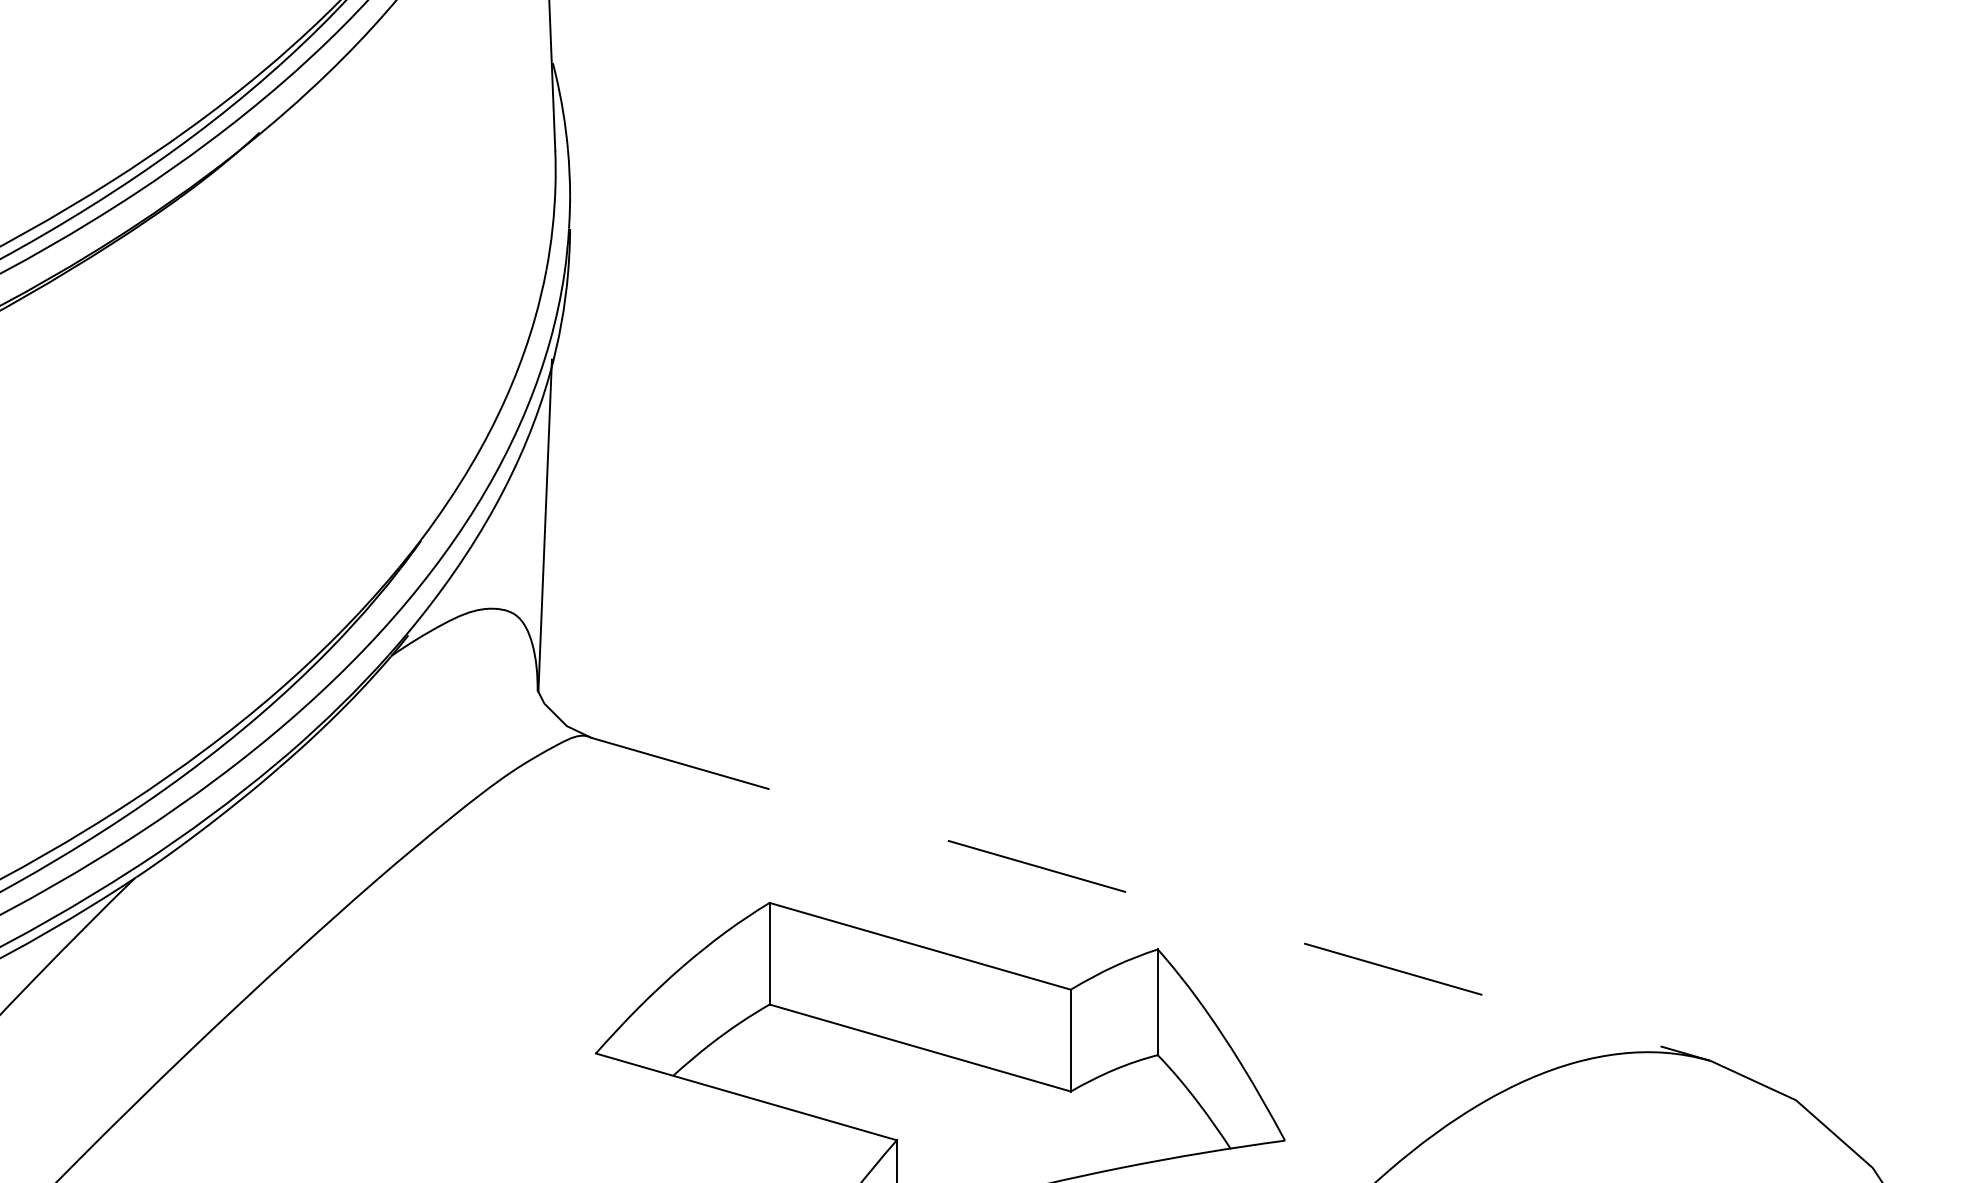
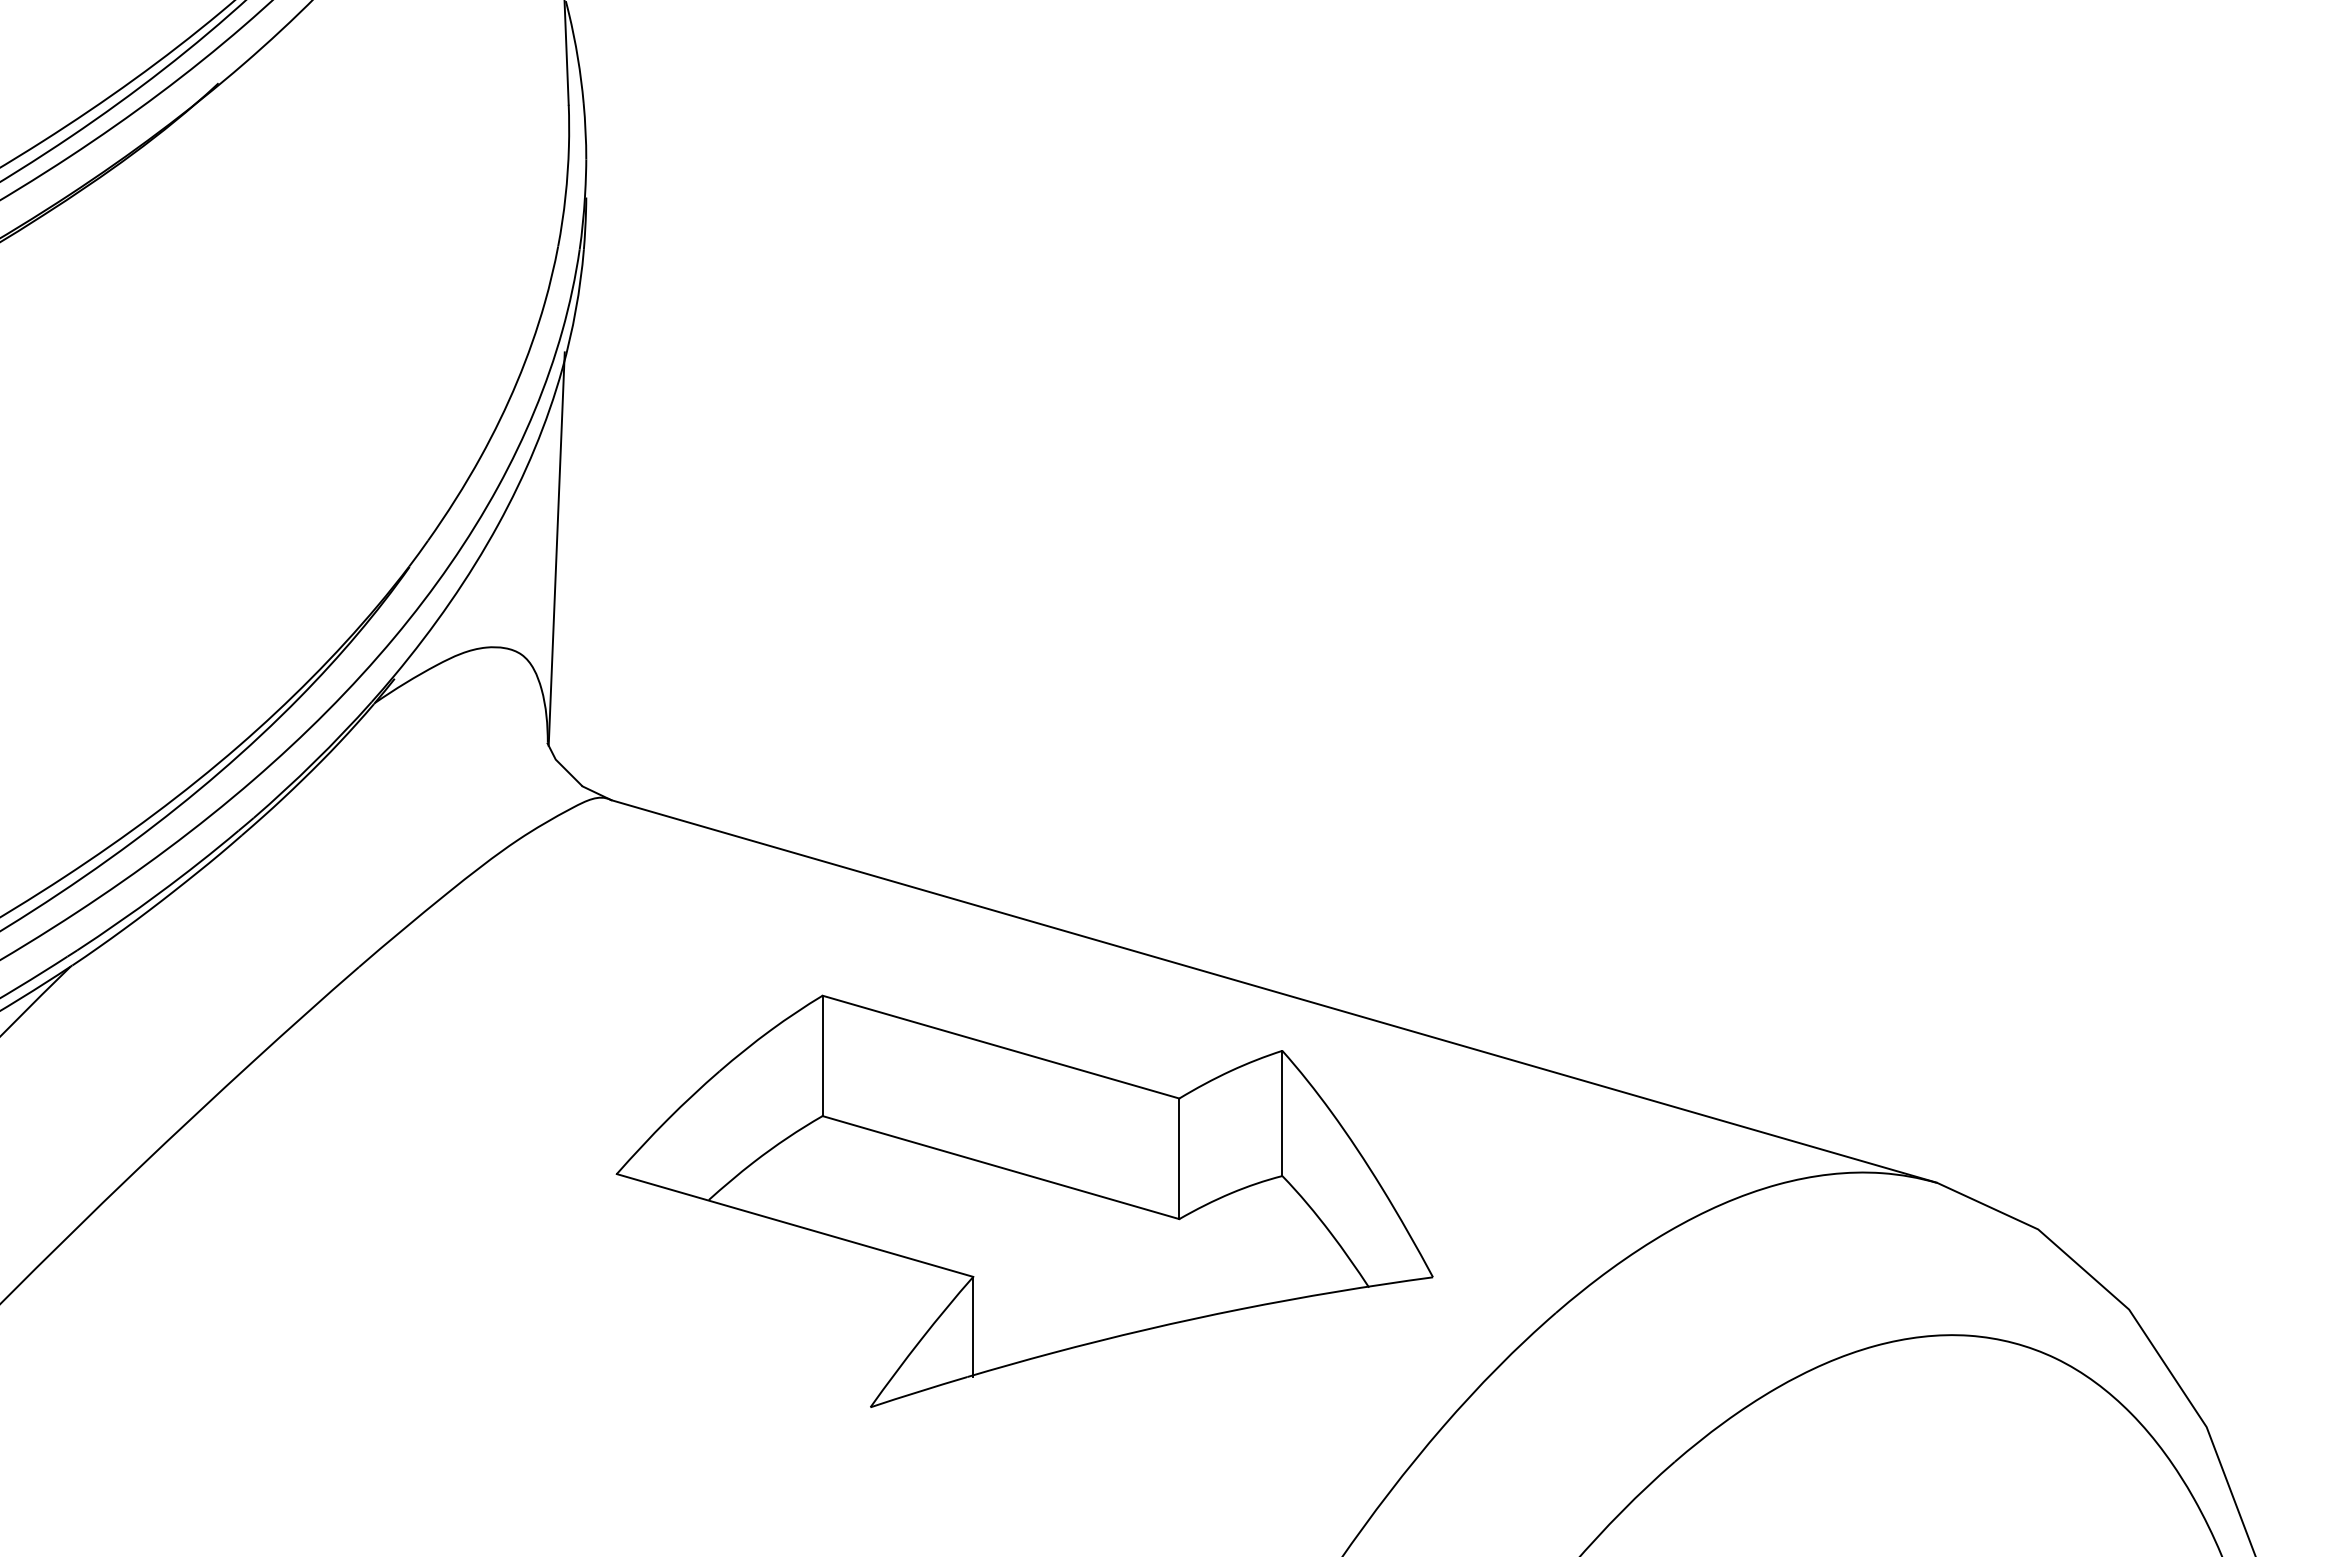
line: (1151, 899) -> (1274, 991), dashed -> solid

